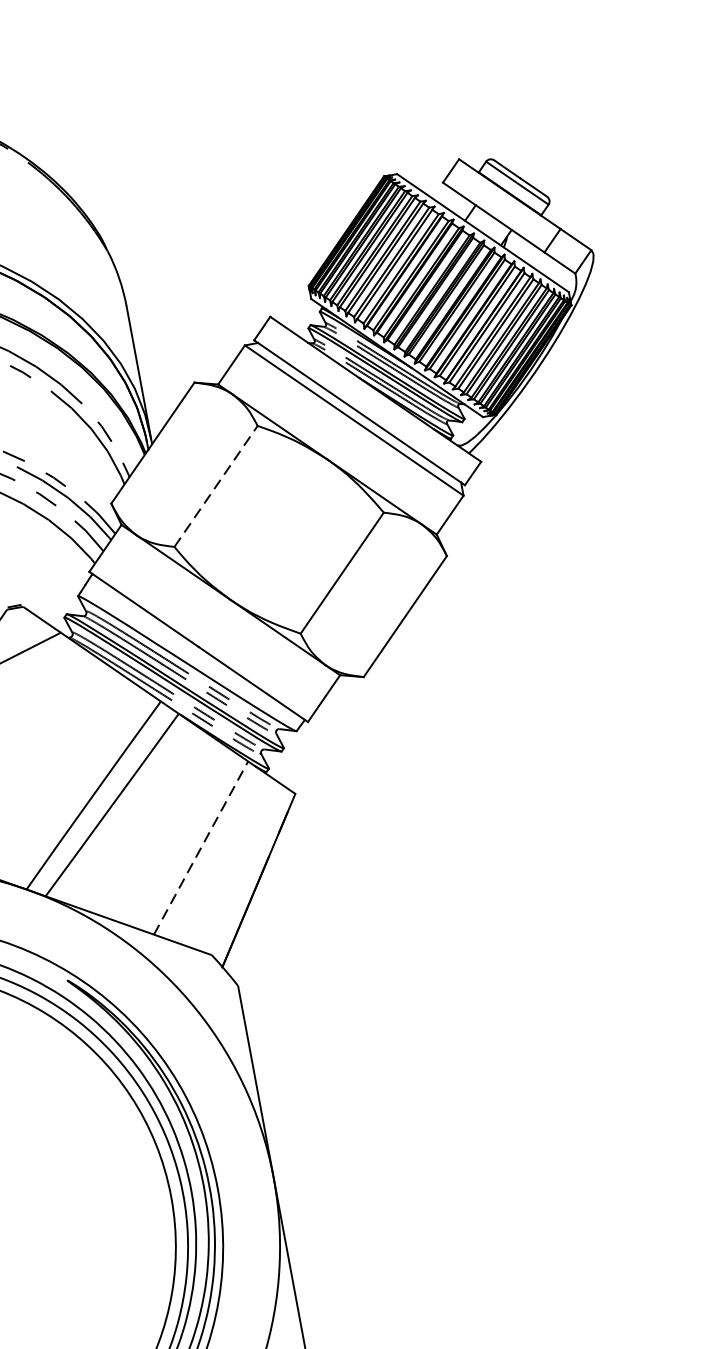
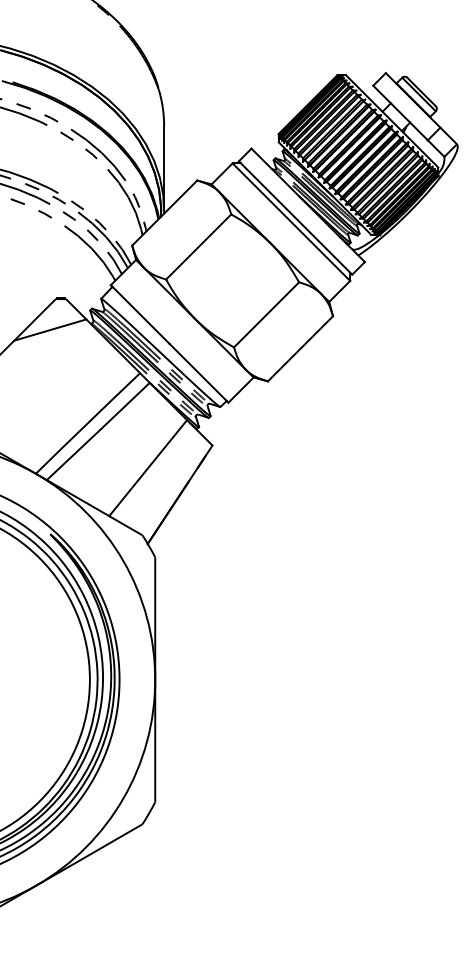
line: (217, 485) -> (199, 246), dashed -> solid
line: (201, 848) -> (148, 468), dashed -> solid

